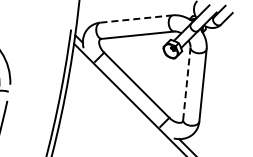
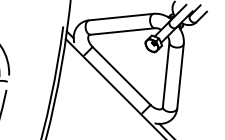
line: (137, 18) -> (122, 16), dashed -> solid
line: (186, 84) -> (165, 75), dashed -> solid

